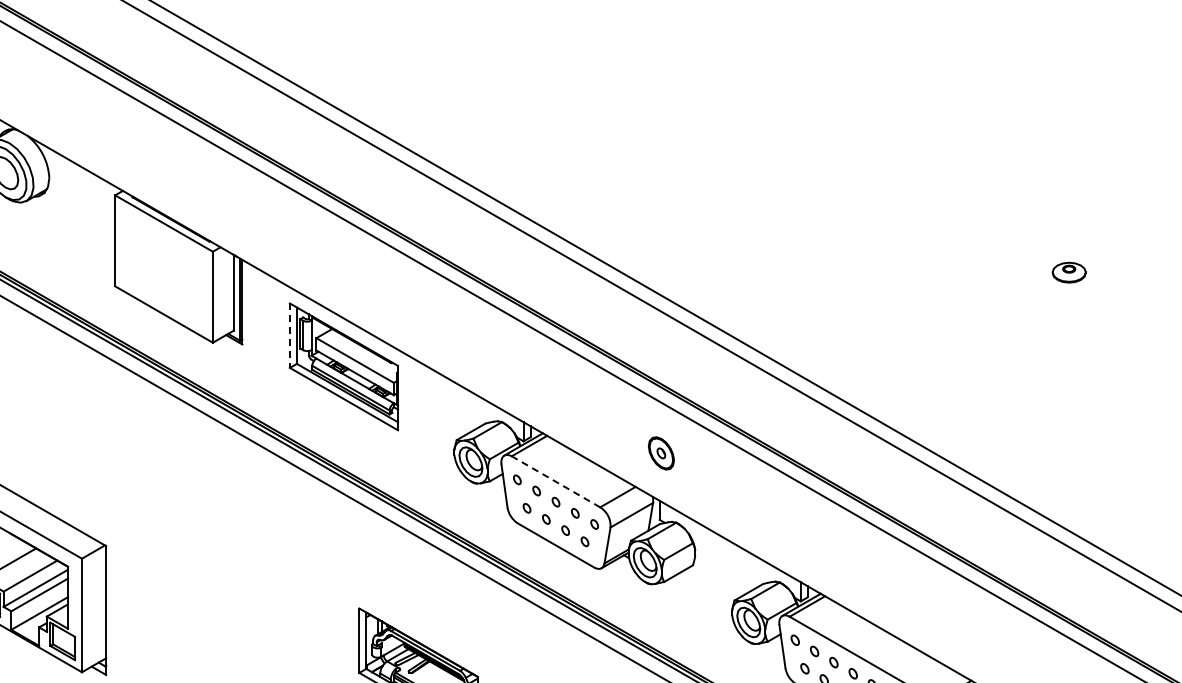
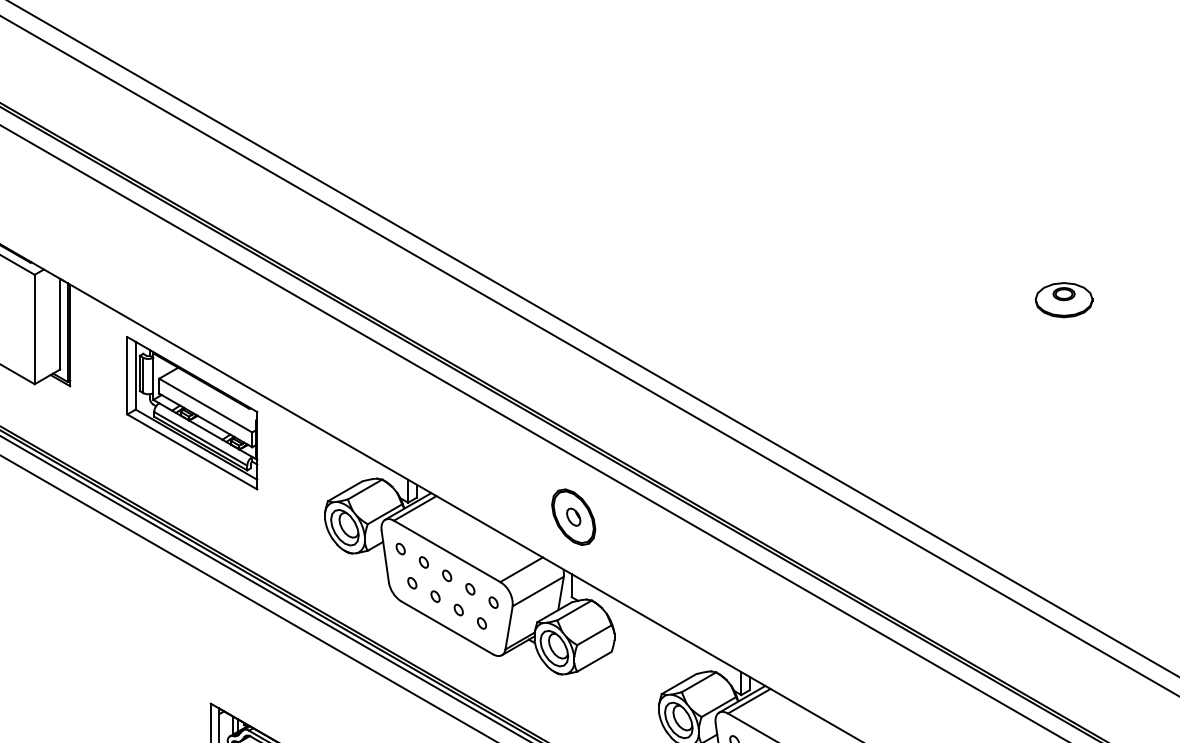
part: (1068, 272) -> (1063, 299), size x1.43
line: (289, 336) -> (126, 376), dashed -> solid
part: (661, 453) -> (573, 517), size x1.43
line: (555, 481) -> (446, 550), dashed -> solid

